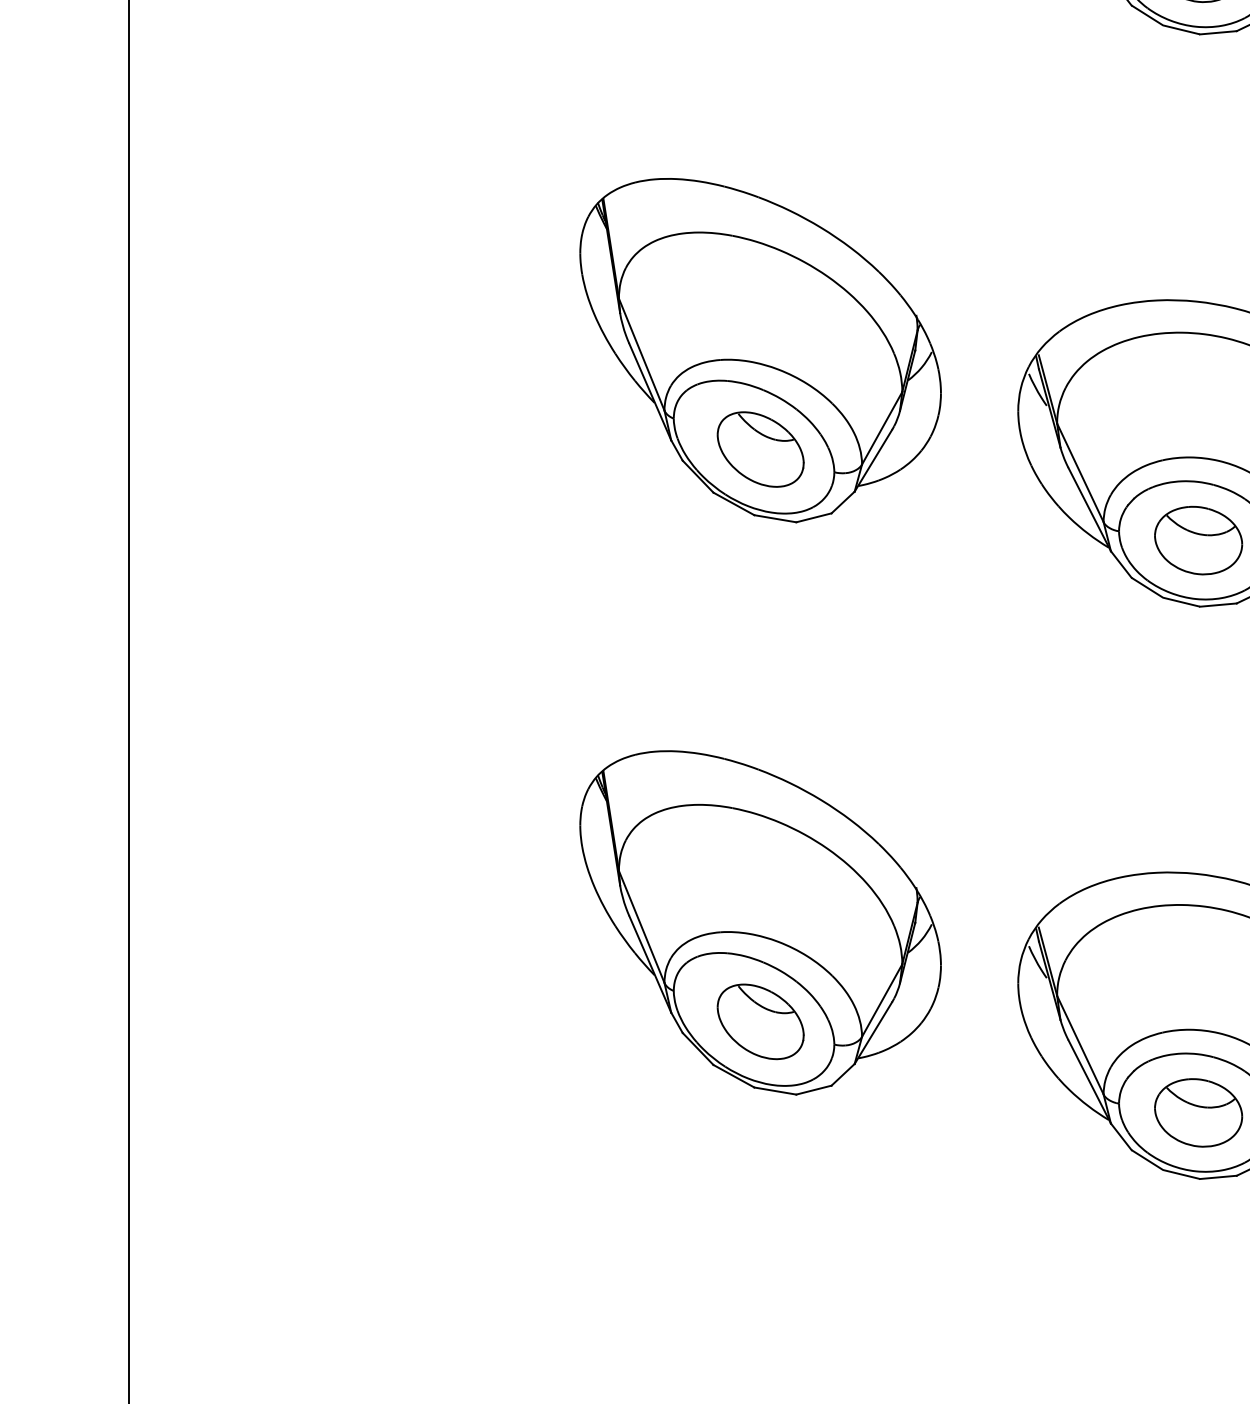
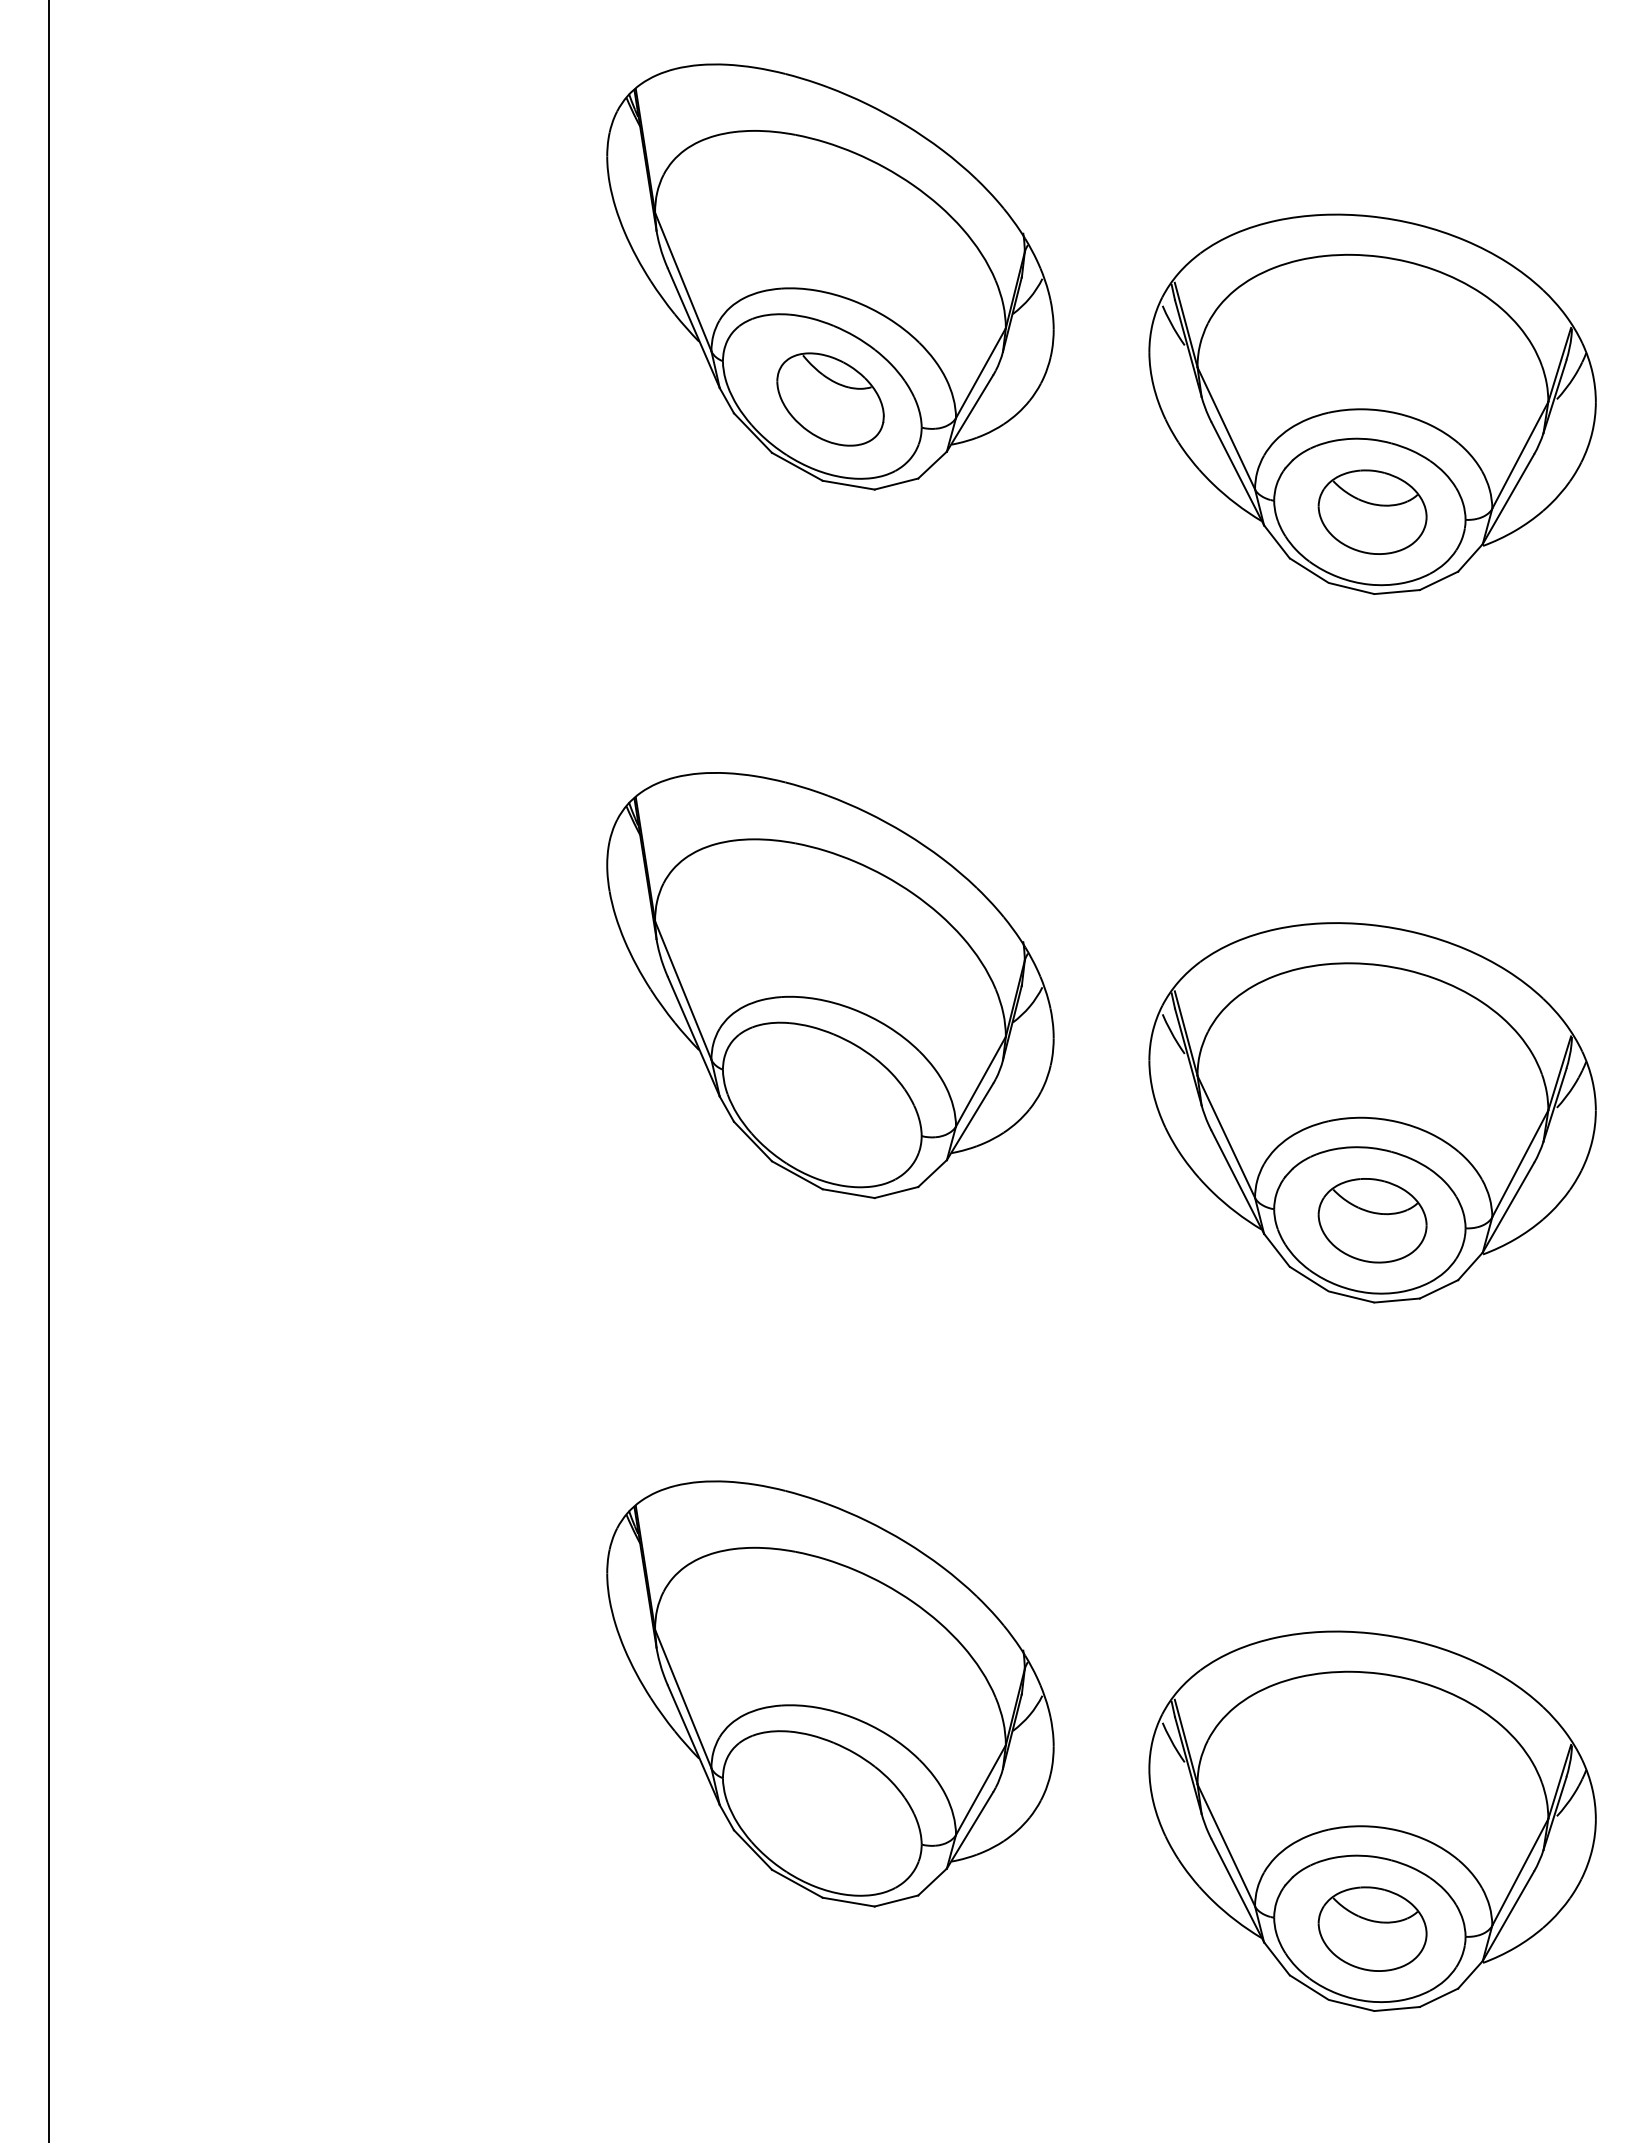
part: (760, 449) -> (830, 1108), removed
part: (760, 1021) -> (830, 1816), removed

